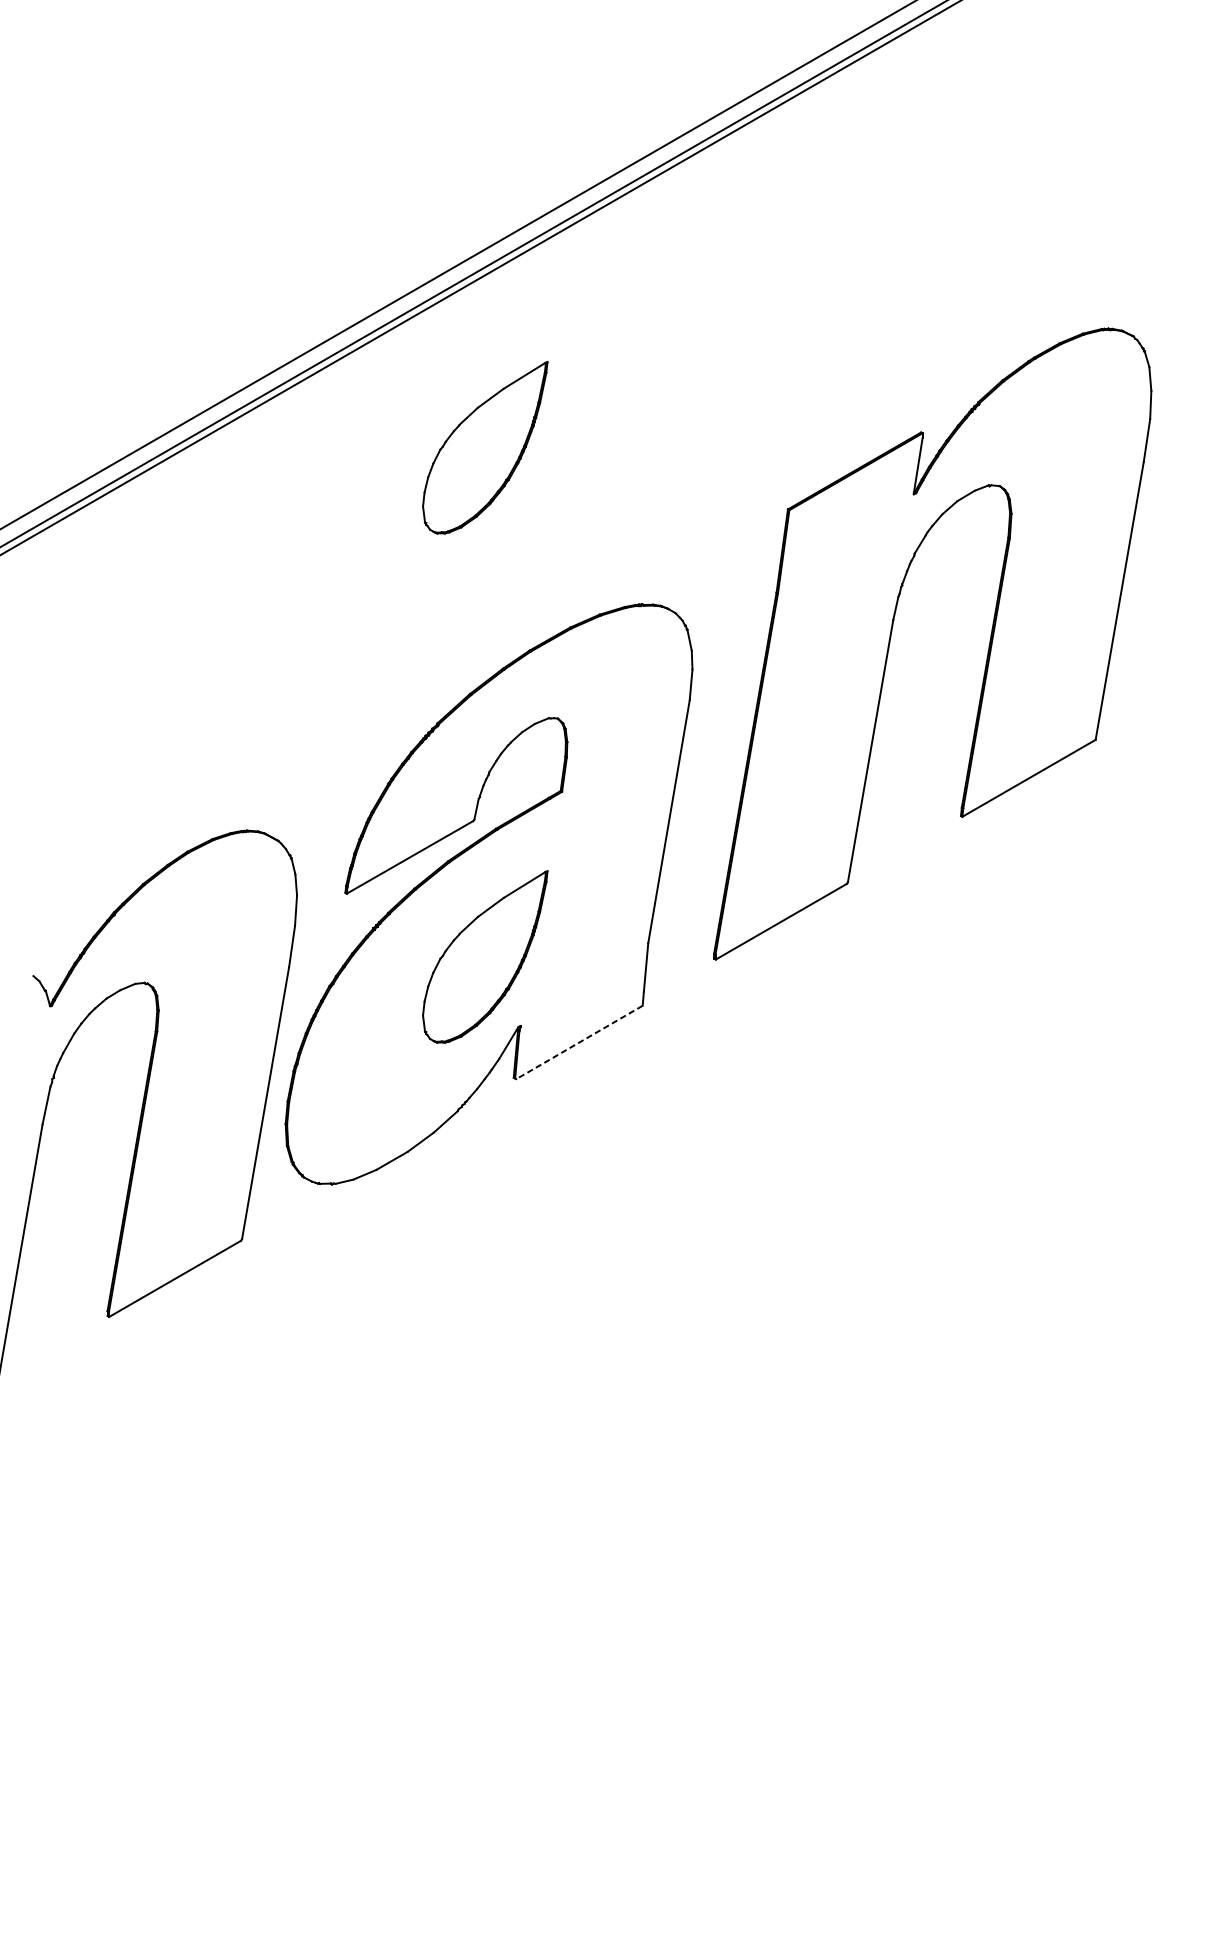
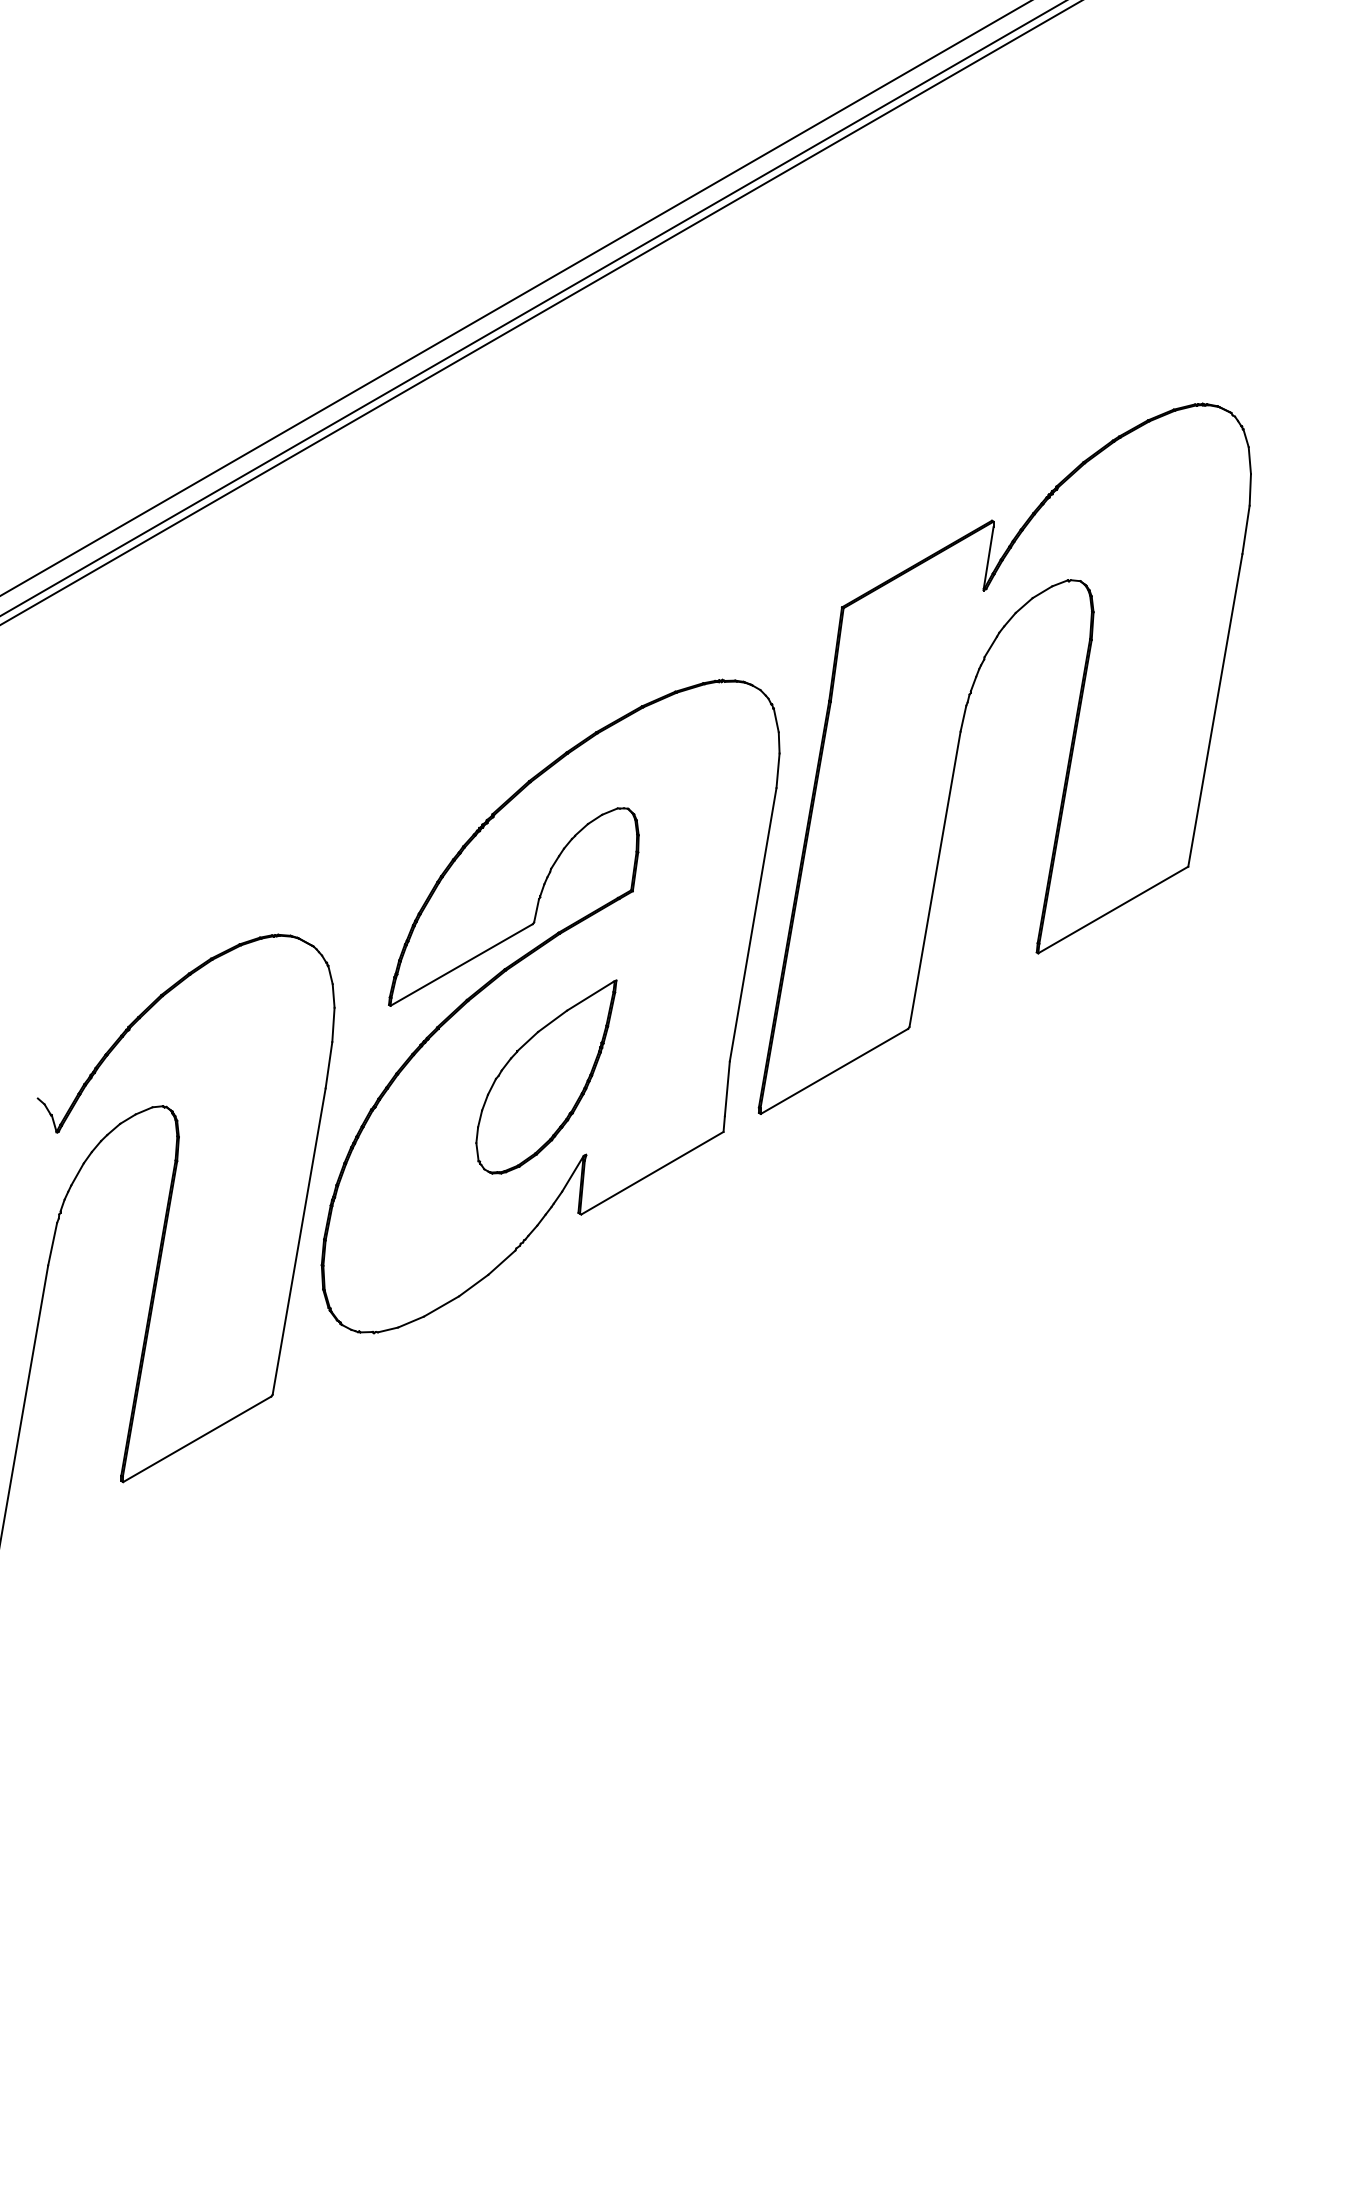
part: (485, 447) -> (546, 503), removed
part: (891, 637) -> (958, 751), moved
line: (579, 1042) -> (652, 1173), dashed -> solid

